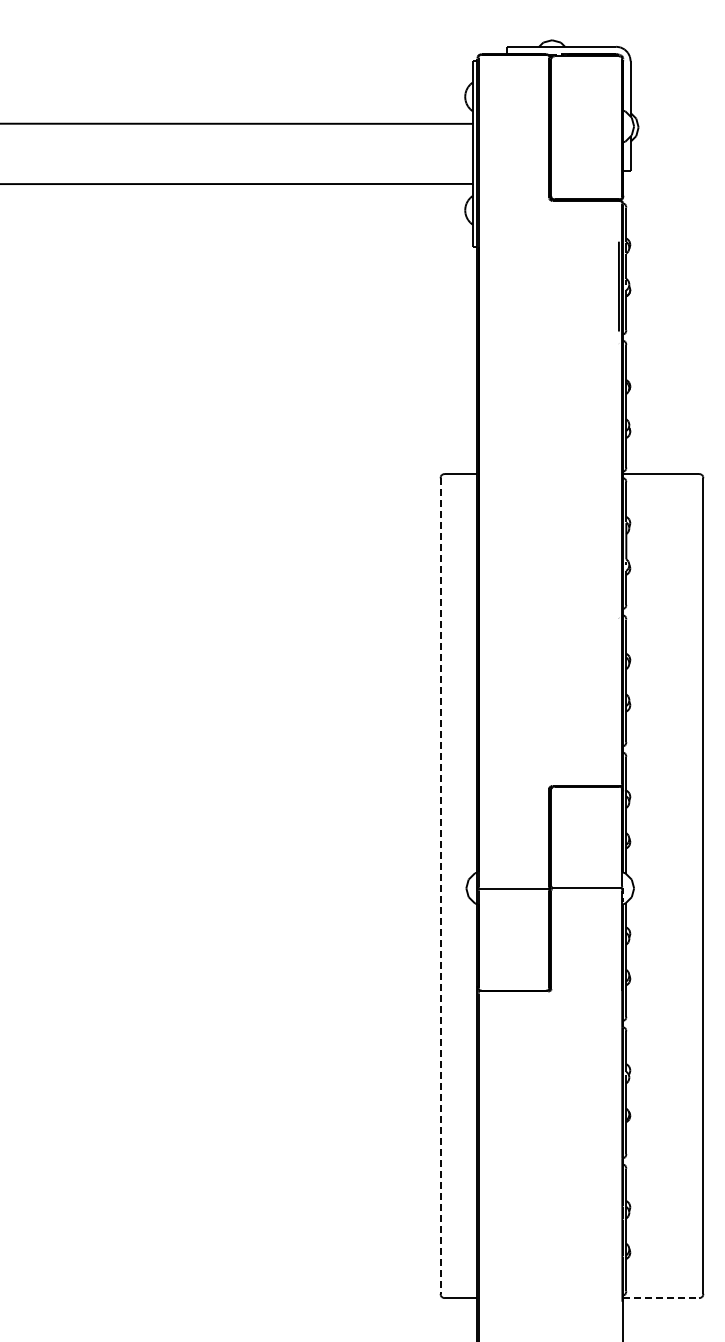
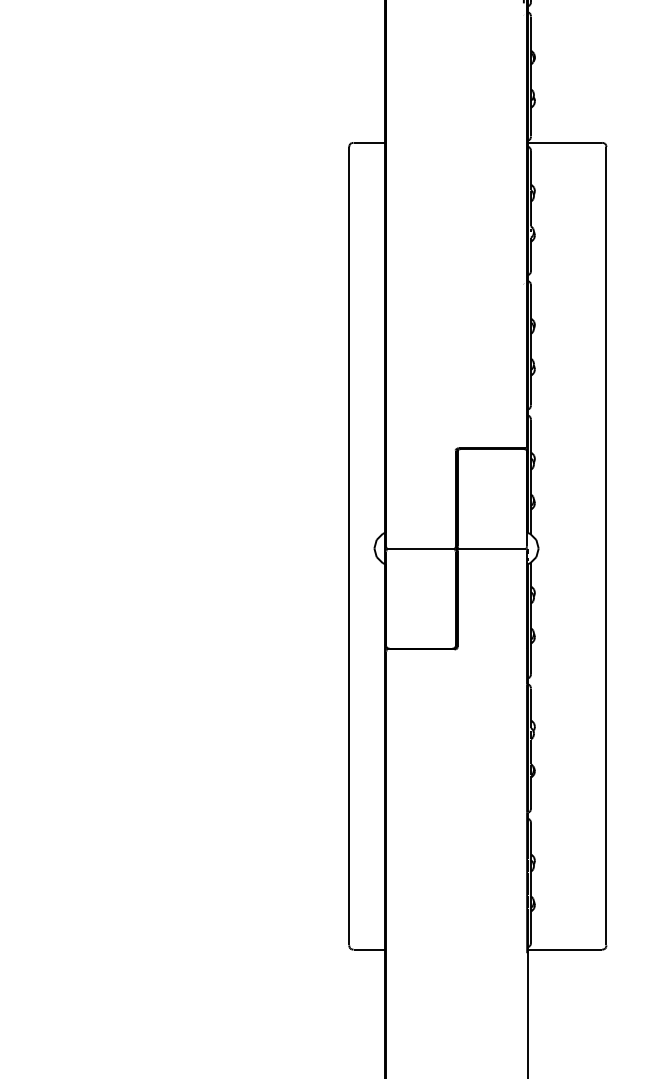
line: (440, 886) -> (349, 546), dashed -> solid
line: (661, 1298) -> (565, 950), dashed -> solid

